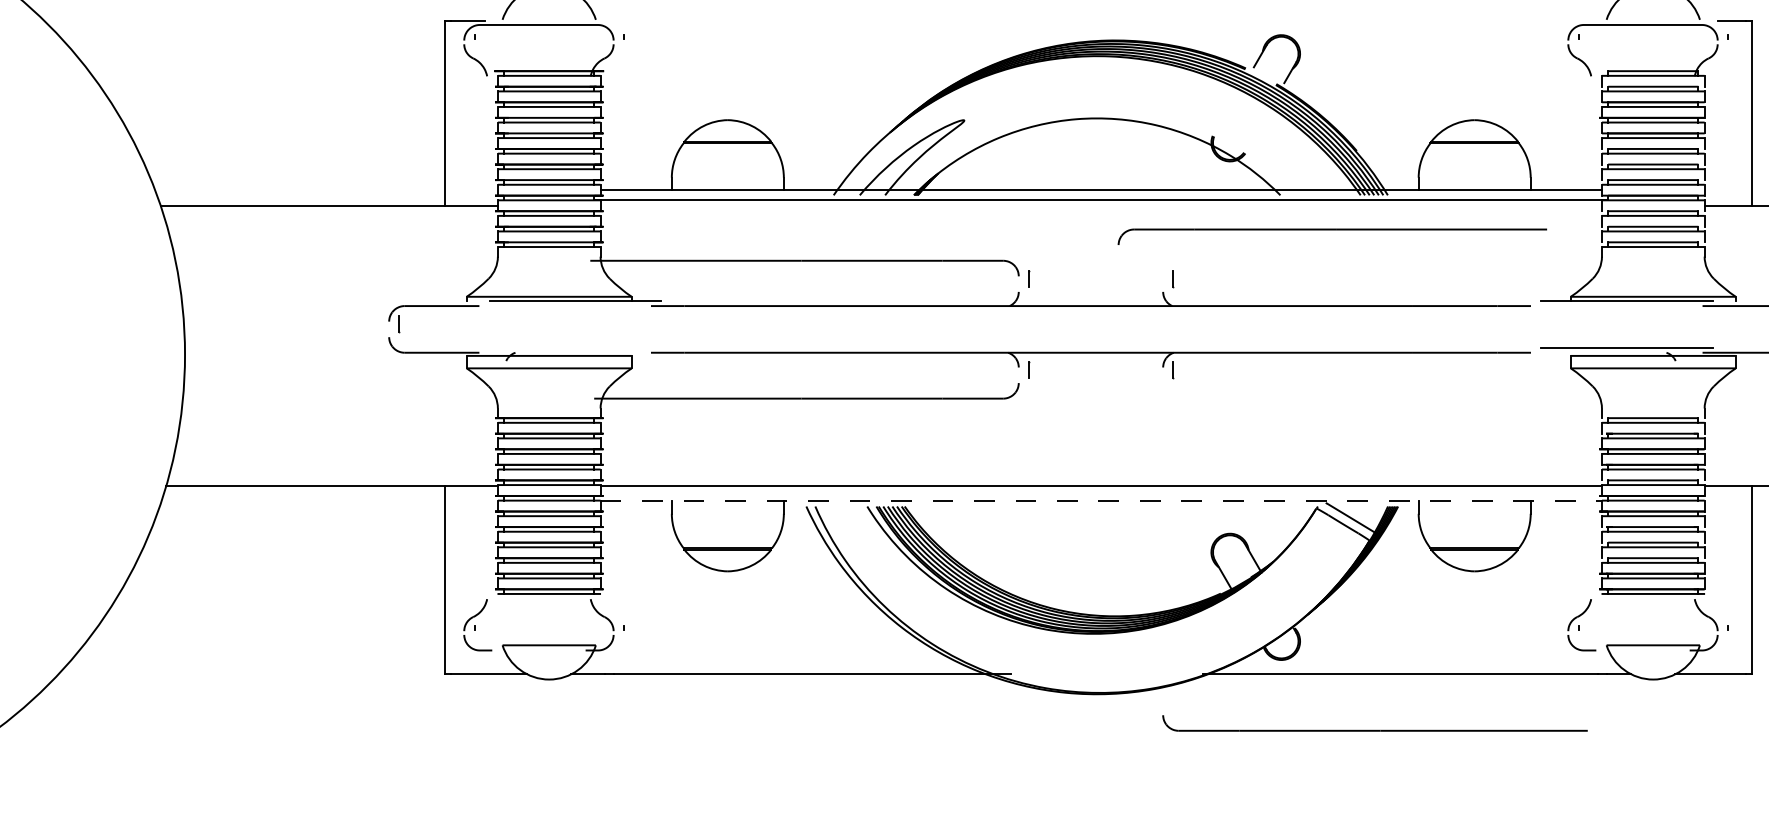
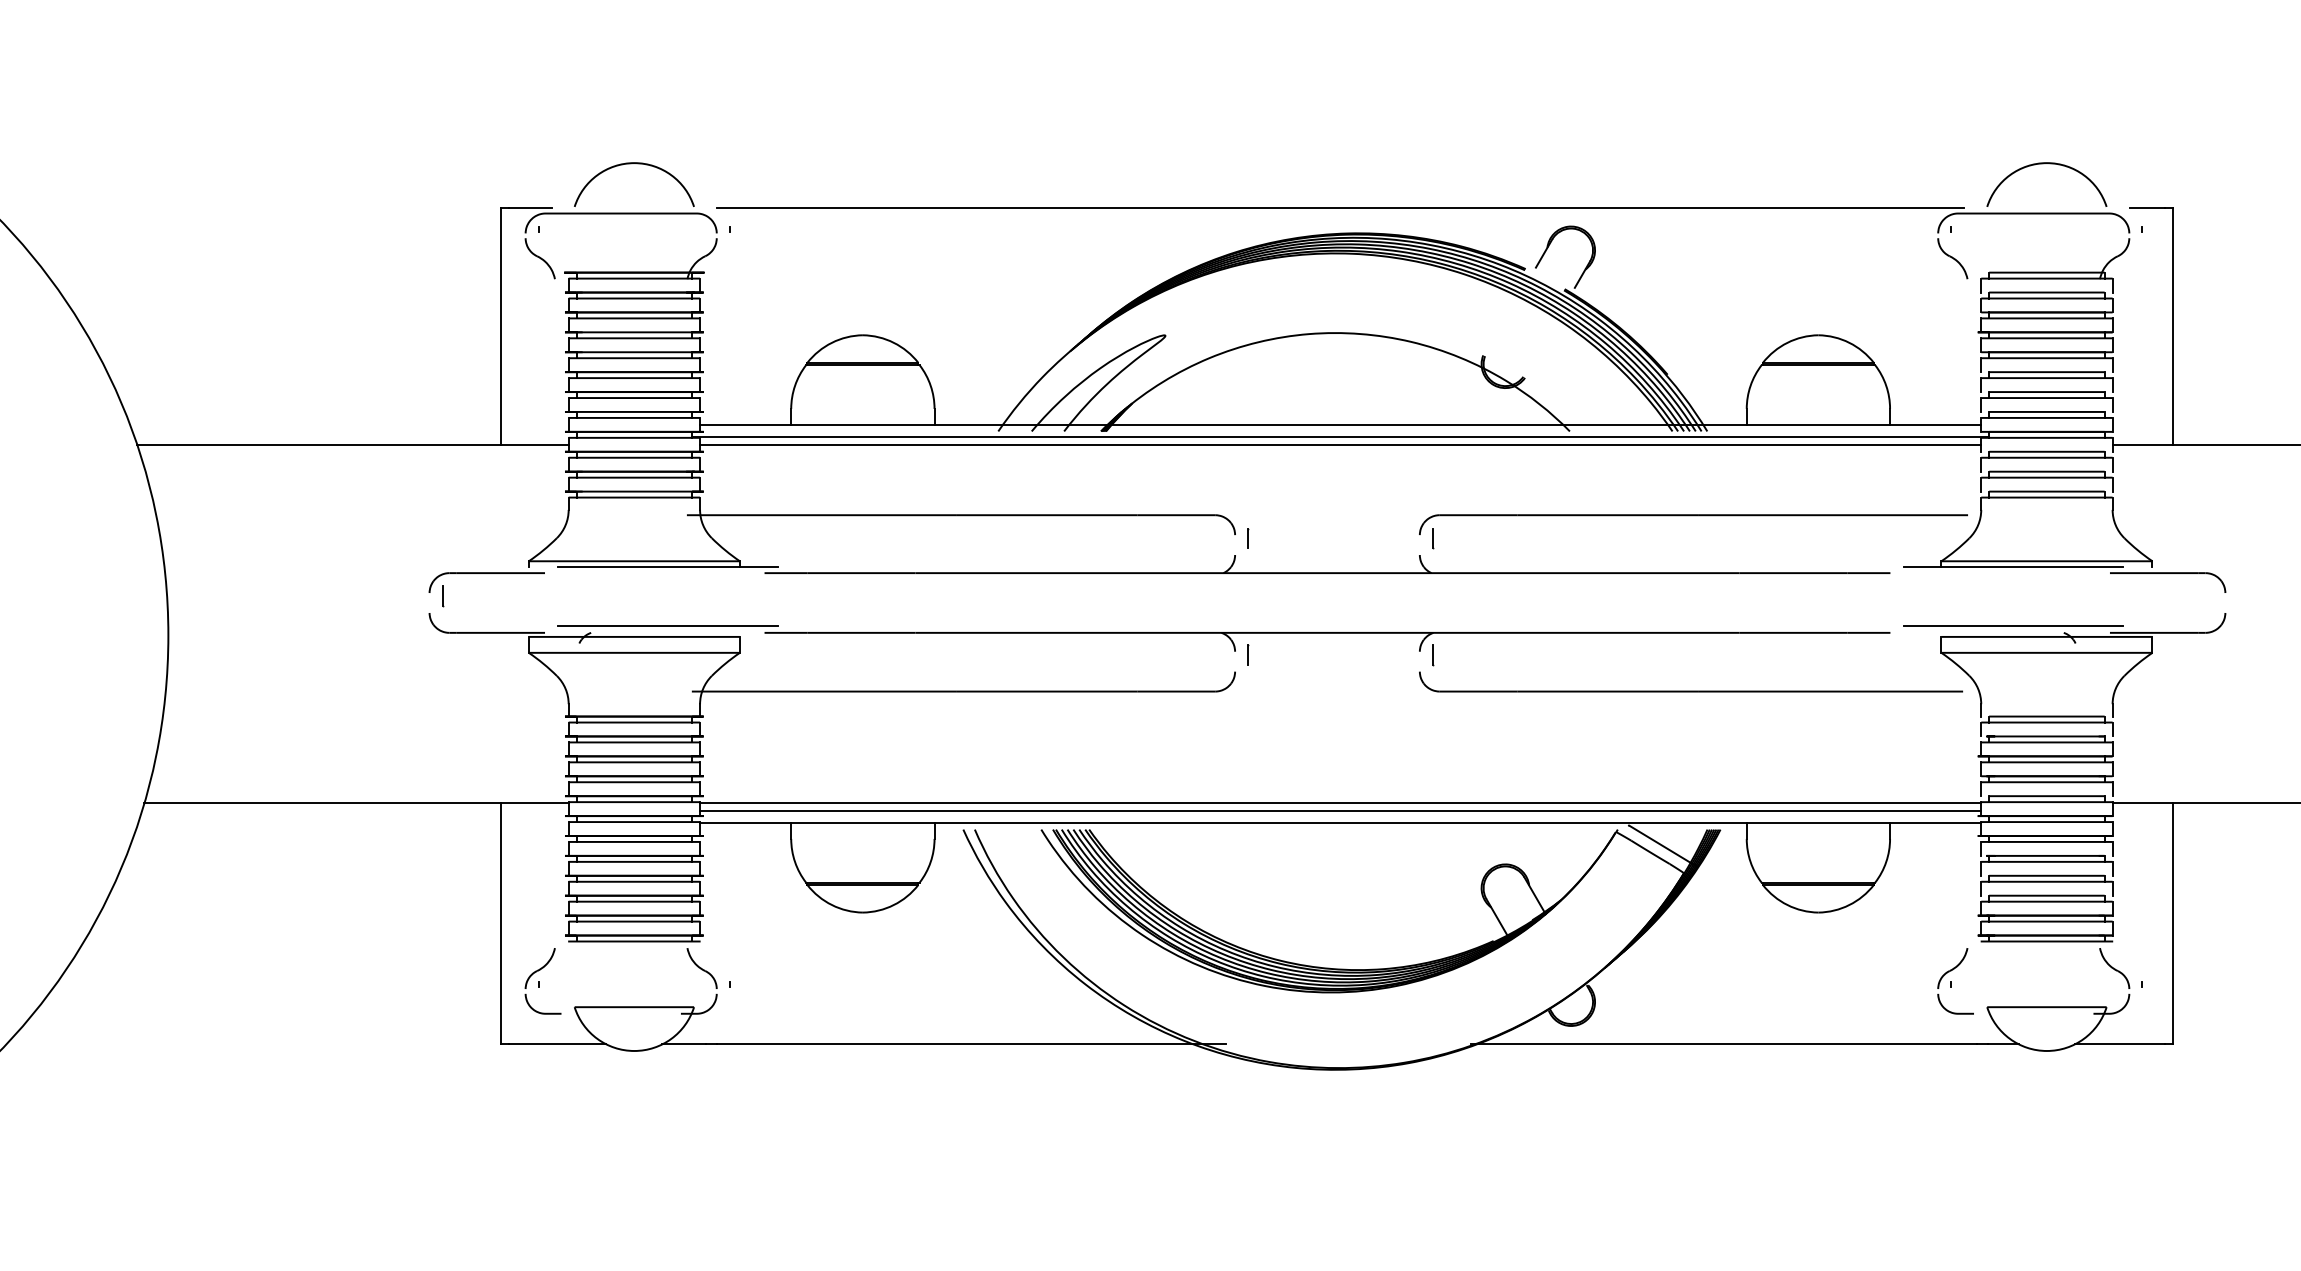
line: (1101, 21) -> (1340, 208), added
line: (1101, 206) -> (1340, 445), added
part: (1332, 230) -> (1693, 516), moved
line: (575, 347) -> (667, 626), added
line: (1101, 492) -> (1340, 811), added
line: (1101, 501) -> (1340, 823), dashed -> solid
part: (1375, 729) -> (1691, 690), moved

